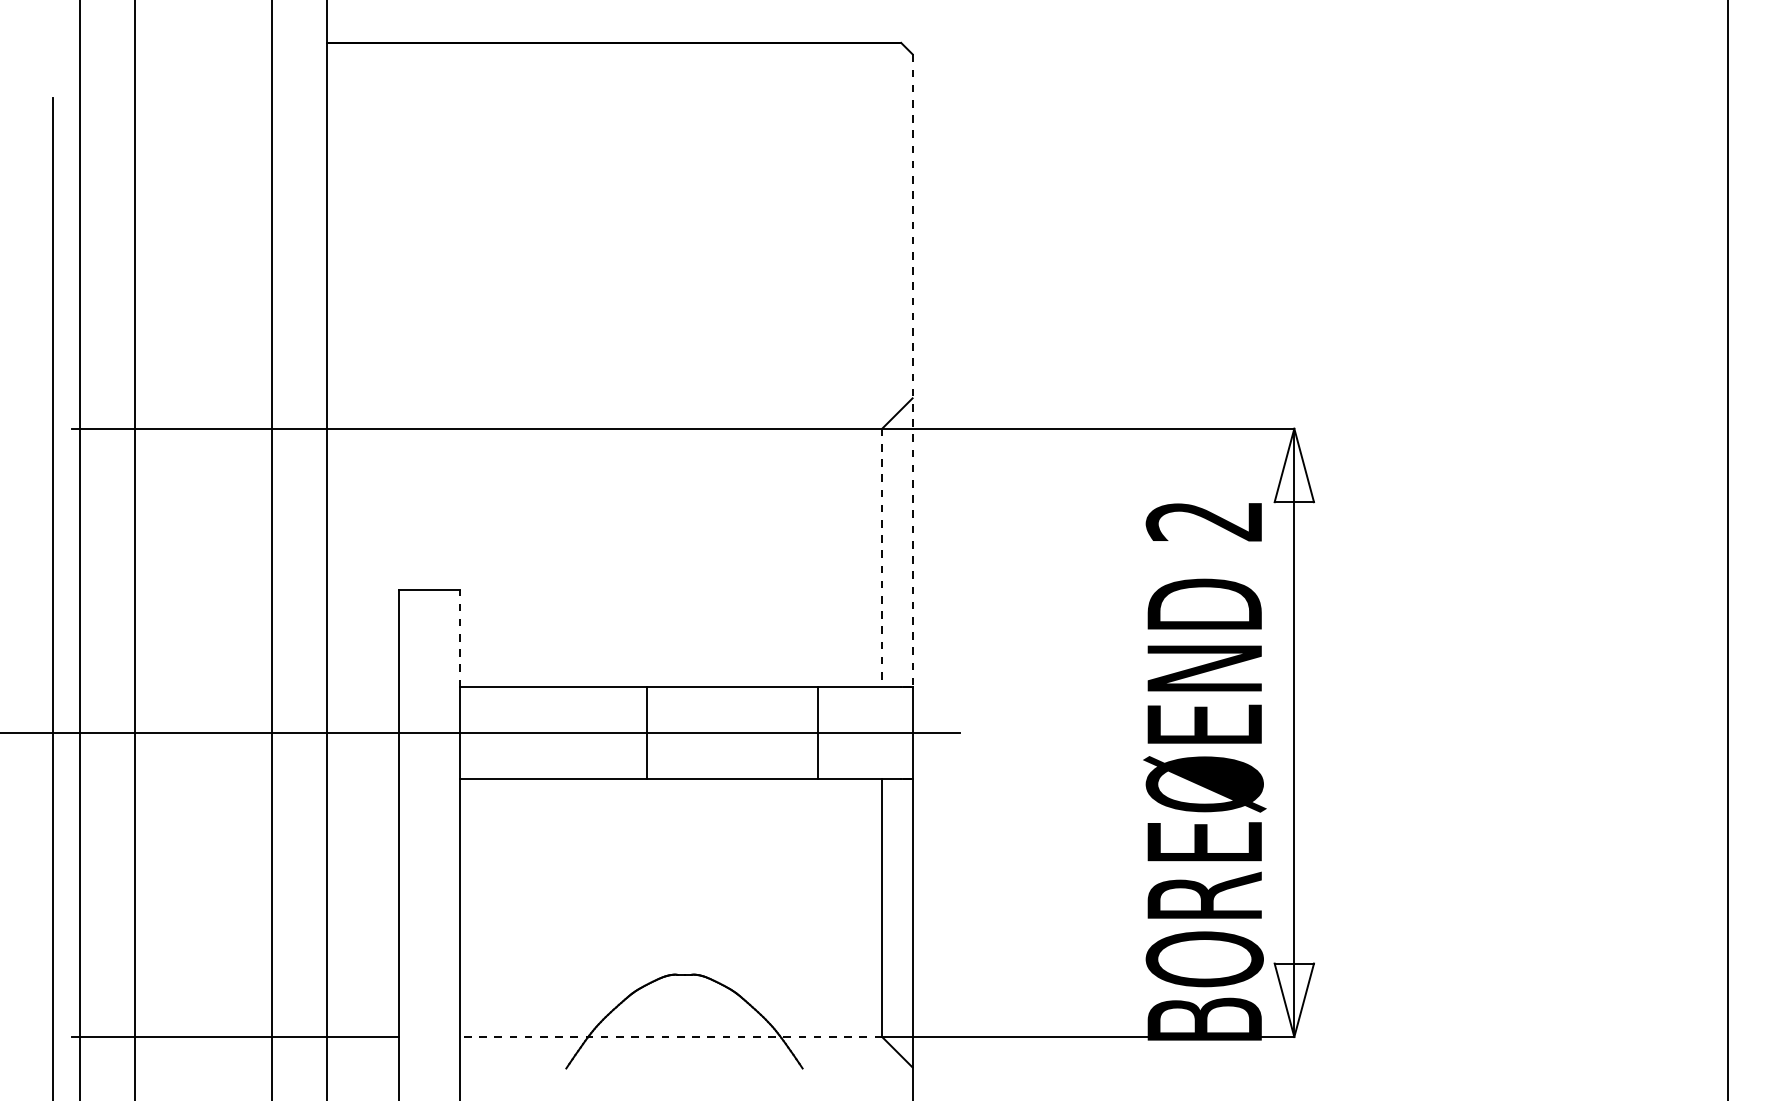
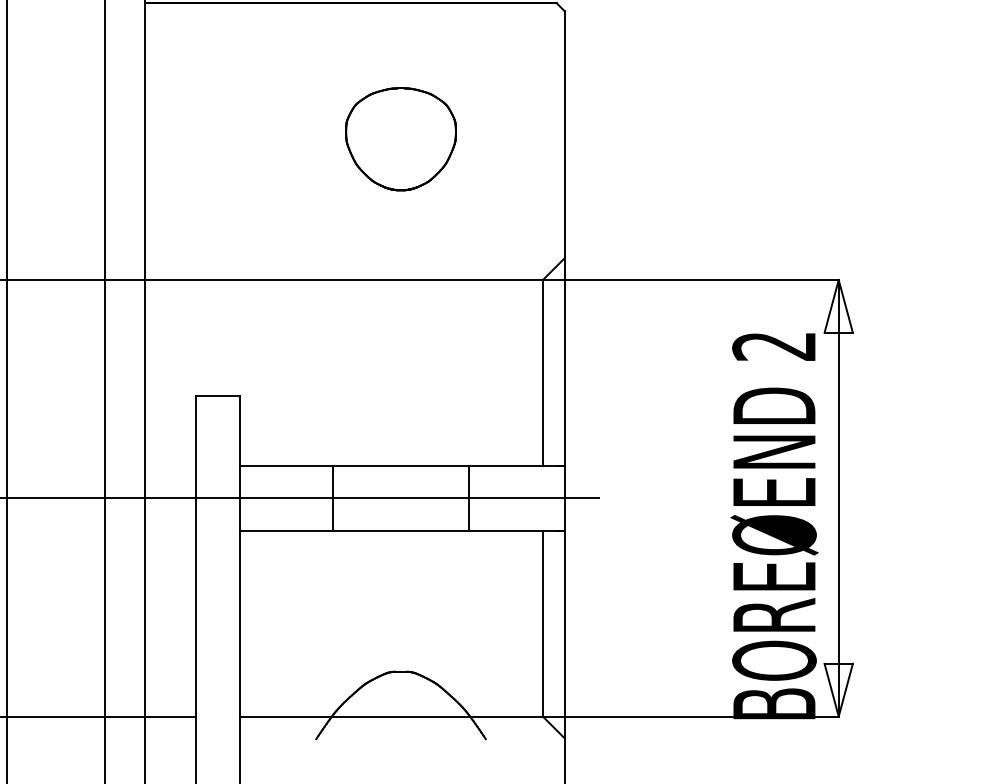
part: (684, 232) -> (401, 139), added
line: (912, 371) -> (564, 238), dashed -> solid
line: (882, 558) -> (543, 373), dashed -> solid
line: (460, 638) -> (240, 430), dashed -> solid
line: (647, 732) -> (332, 498), moved
line: (817, 732) -> (469, 498), moved
line: (671, 1037) -> (391, 716), dashed -> solid

